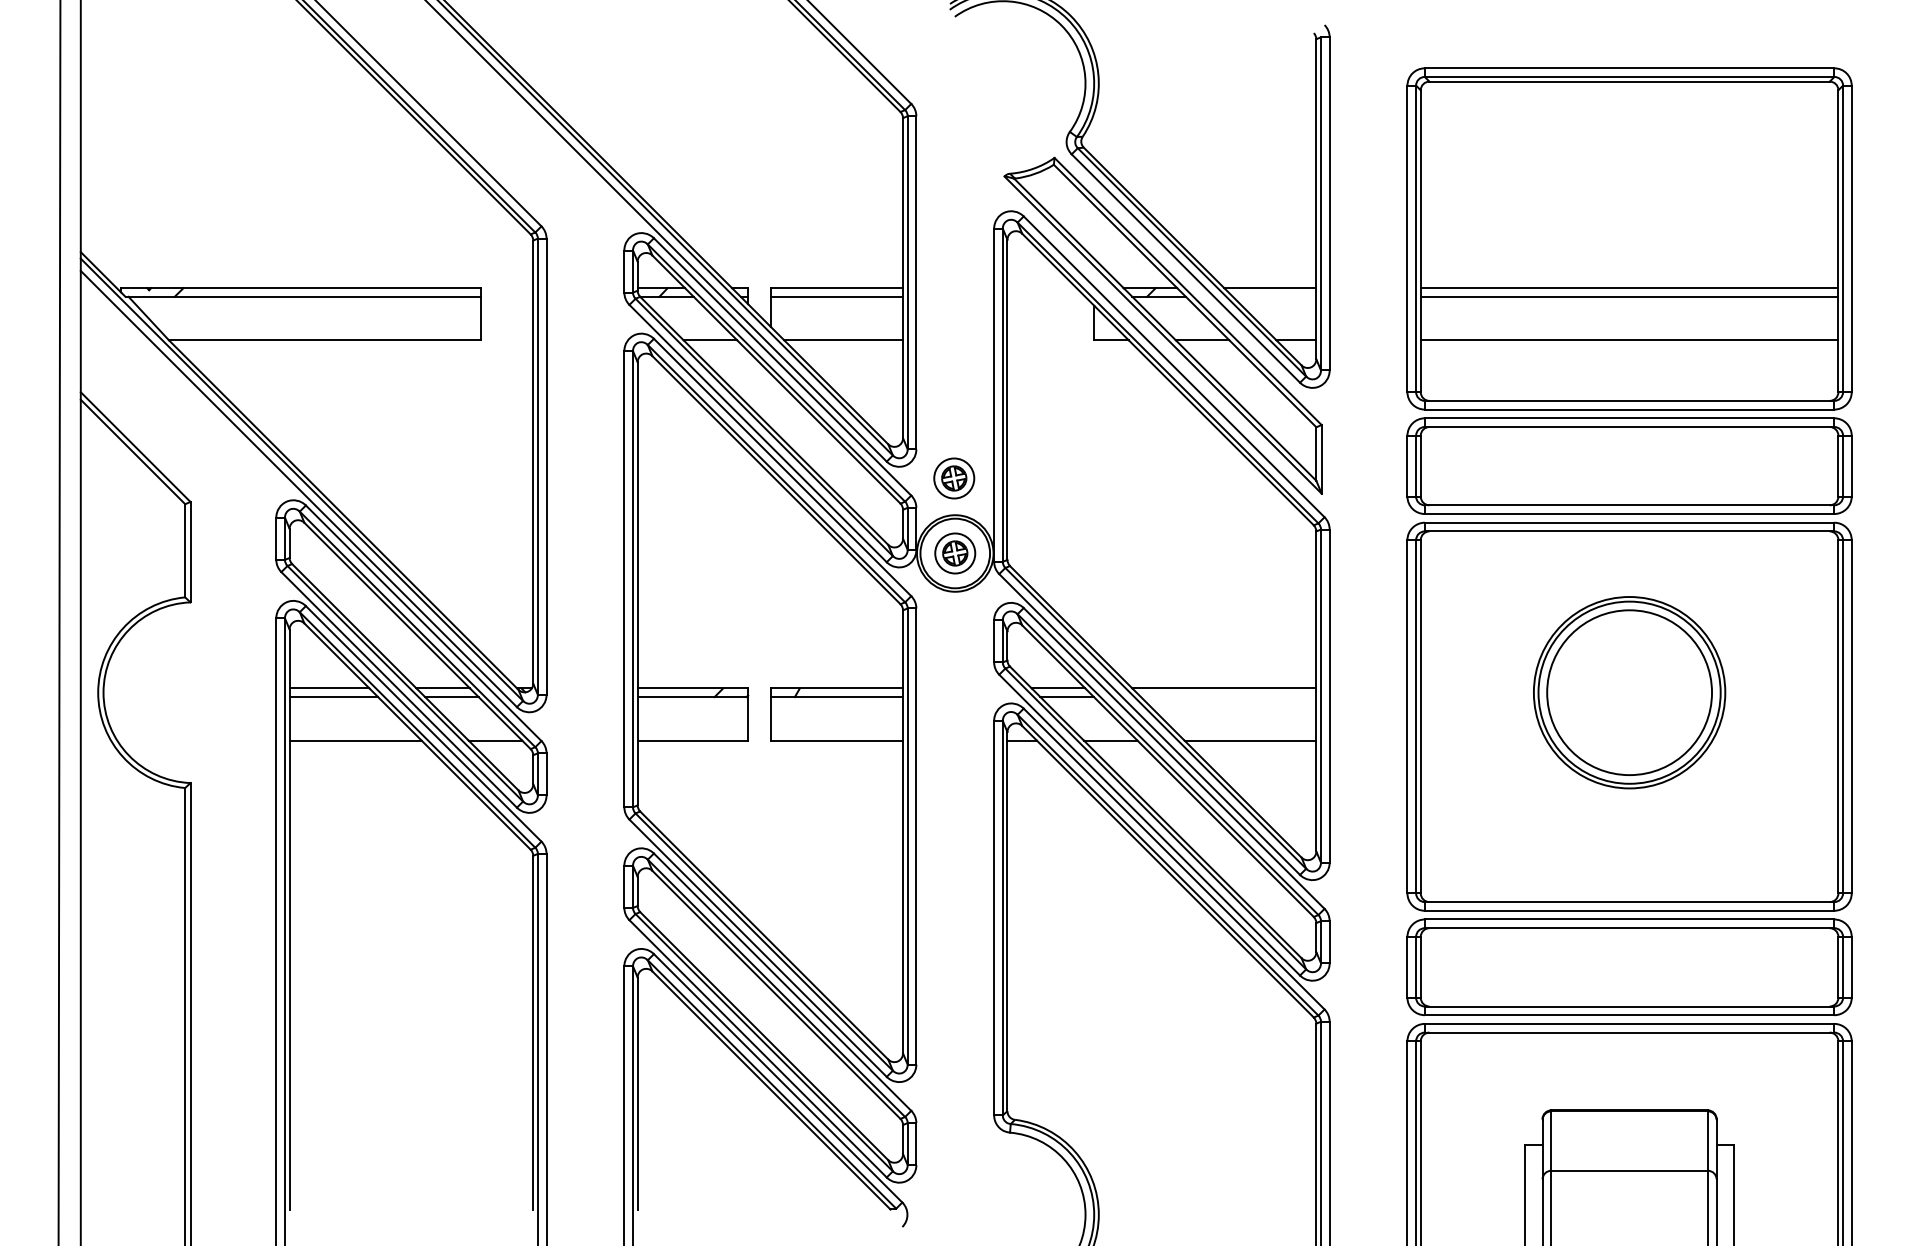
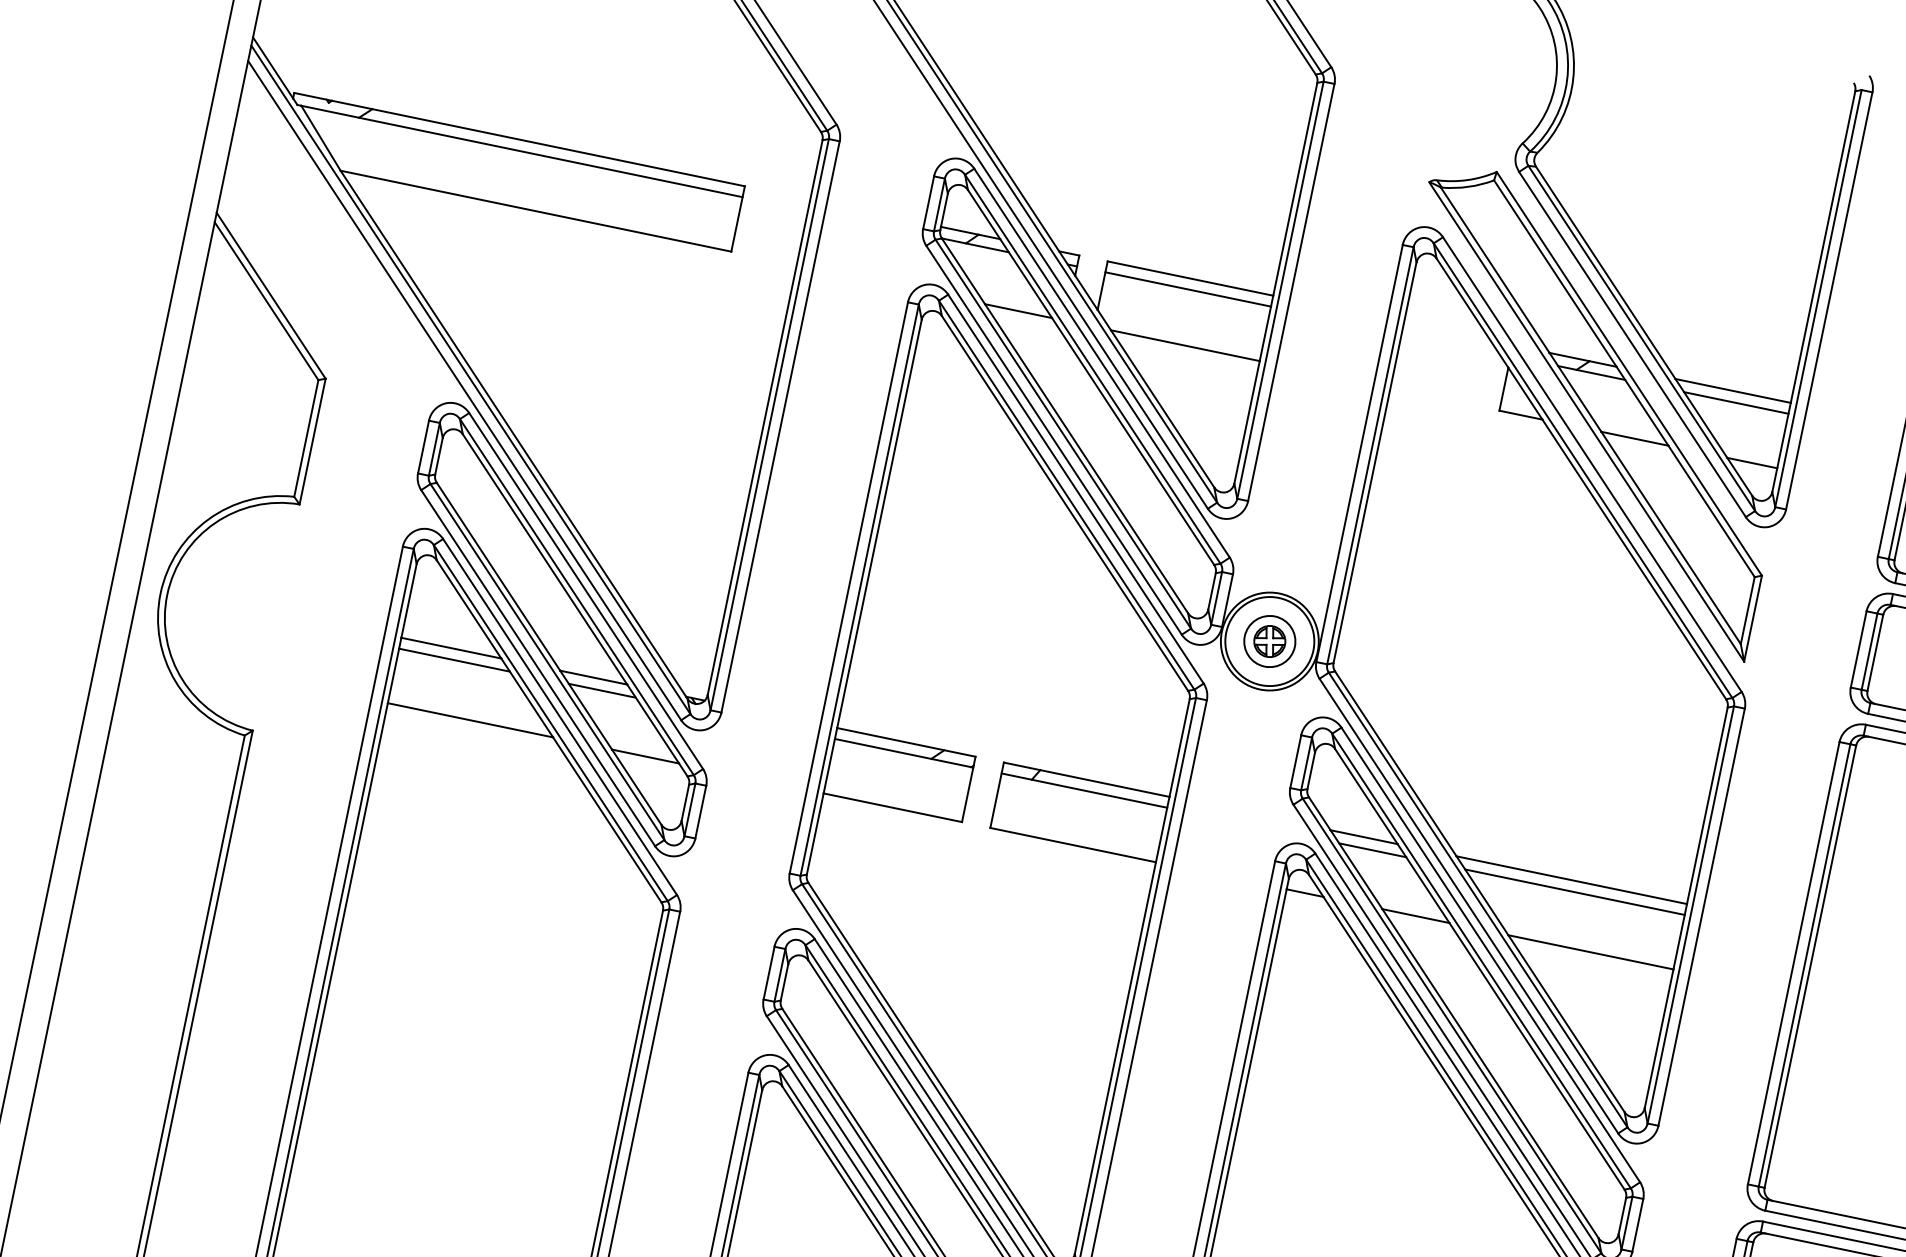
line: (1274, 296) -> (1736, 402), added
part: (954, 478) -> (1288, 547), removed
line: (1228, 697) -> (1574, 892), added

